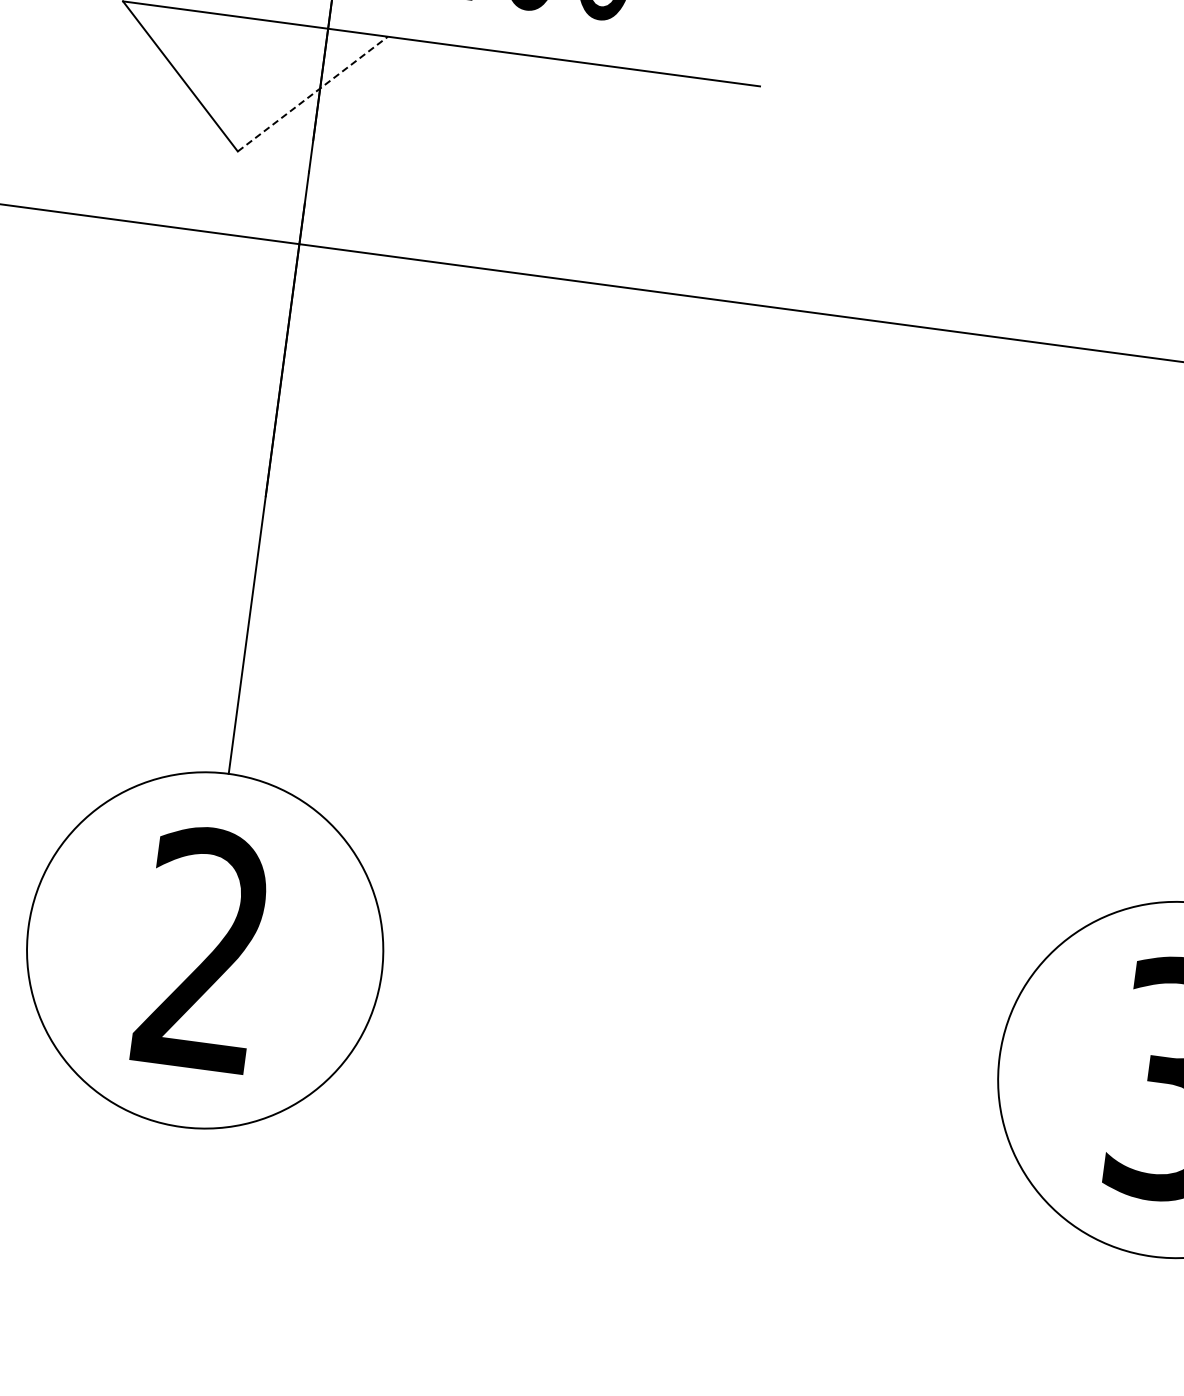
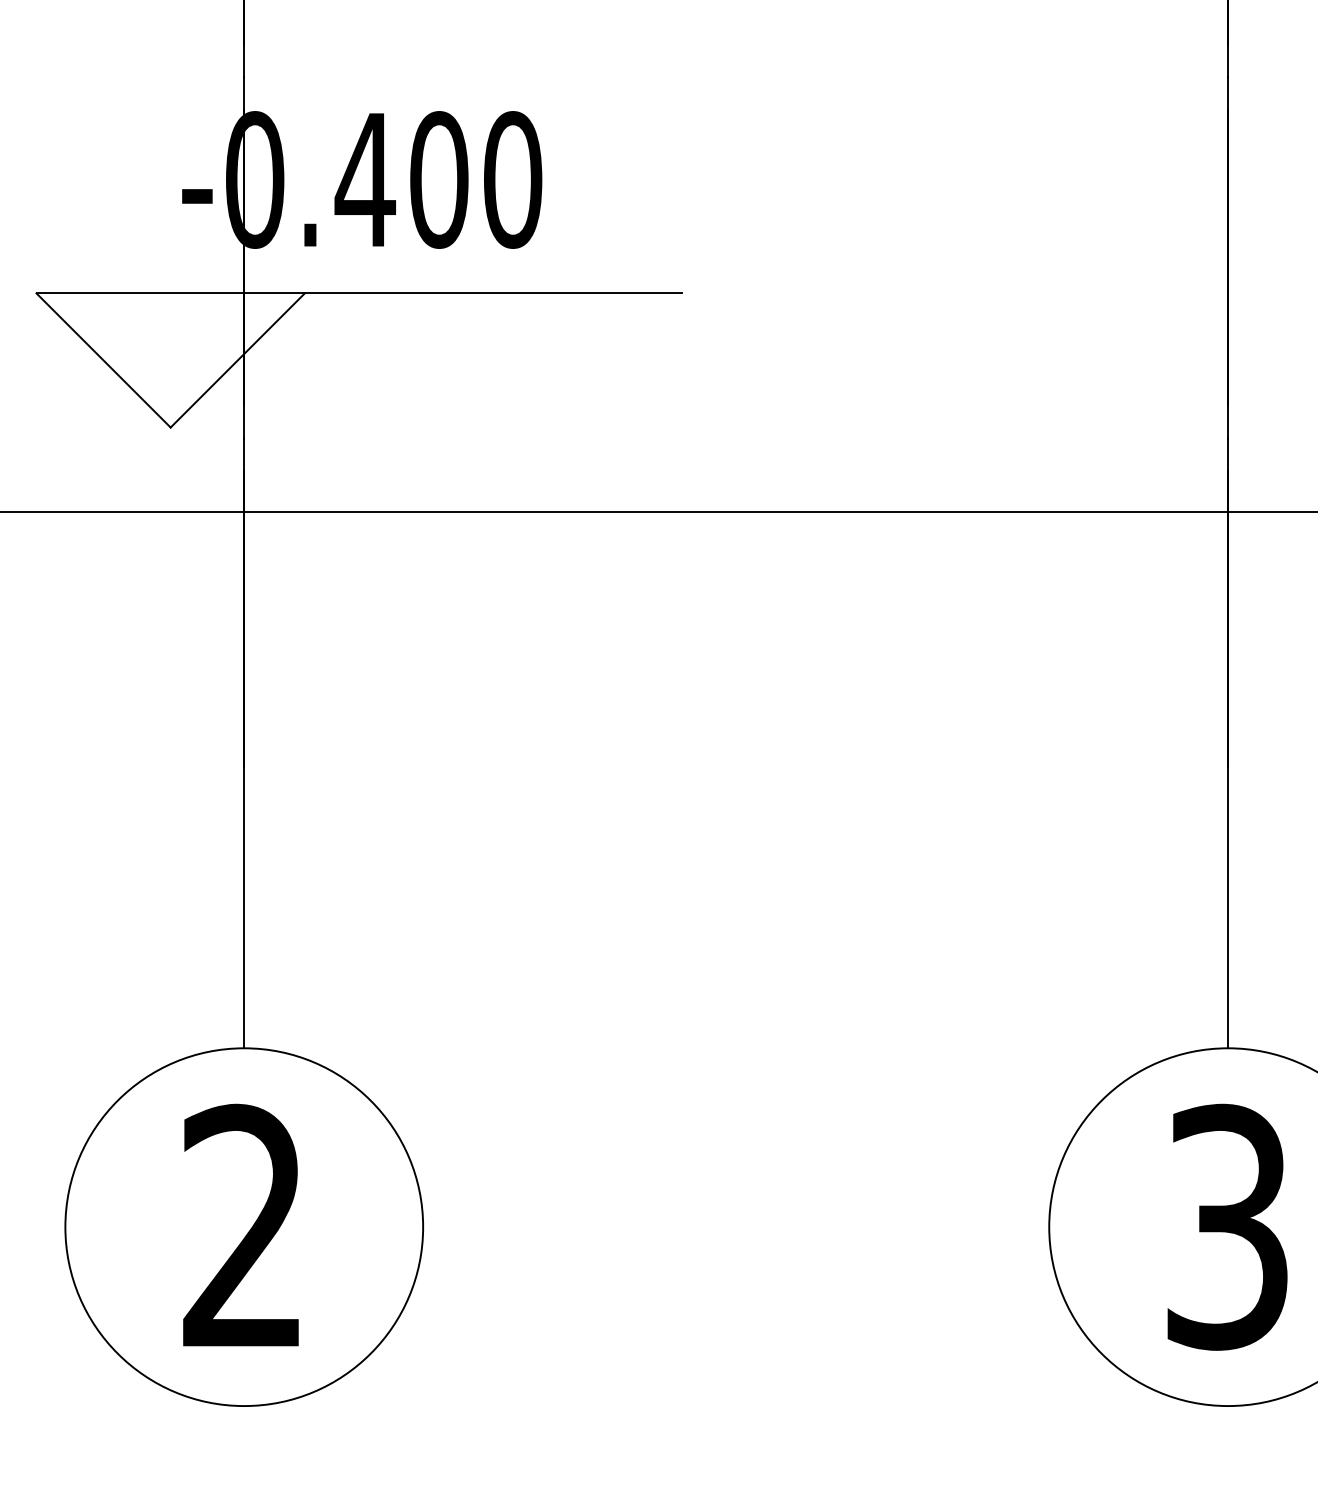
line: (312, 94) -> (237, 360), dashed -> solid

